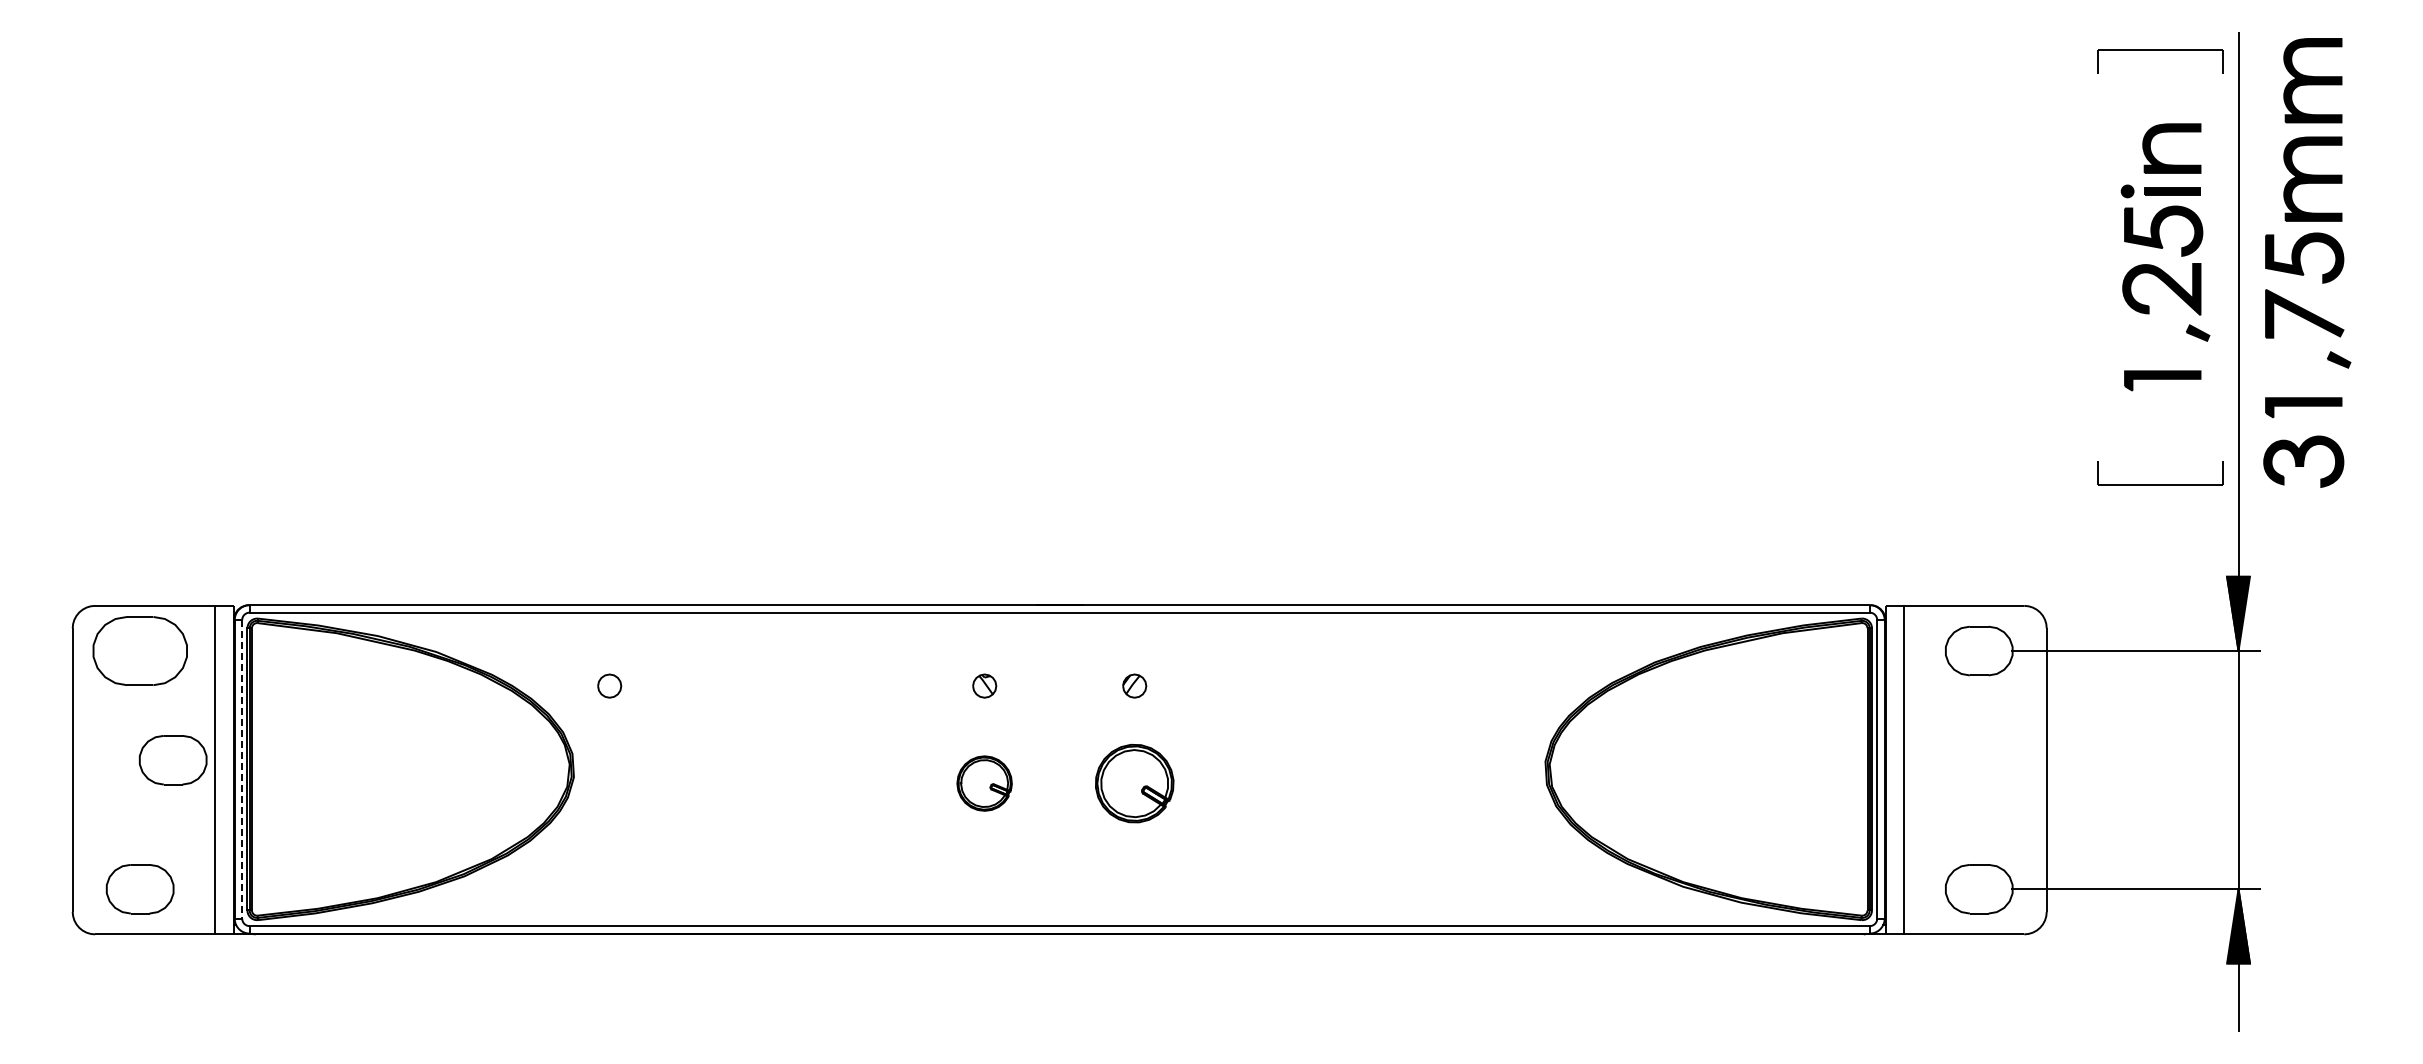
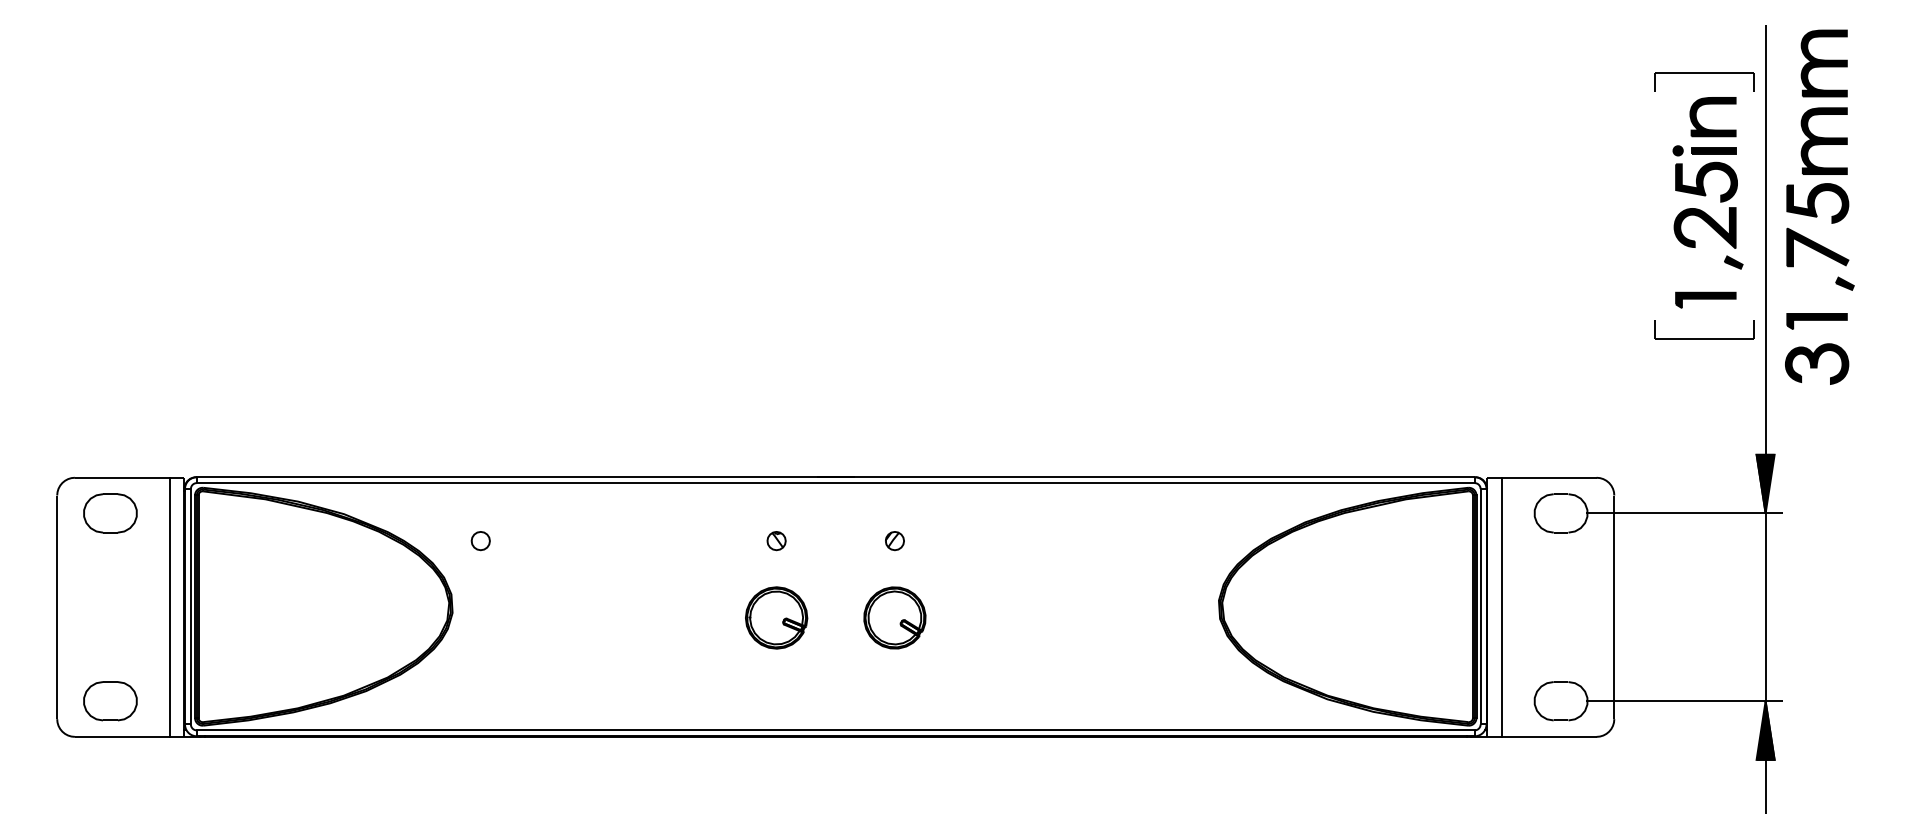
part: (2160, 50) -> (1704, 73), moved
part: (2160, 484) -> (1704, 338), moved
part: (139, 650) -> (109, 512), size x0.71
part: (172, 760) -> (135, 599), removed
line: (242, 769) -> (191, 606), dashed -> solid
part: (984, 783) -> (776, 617), size x1.43

